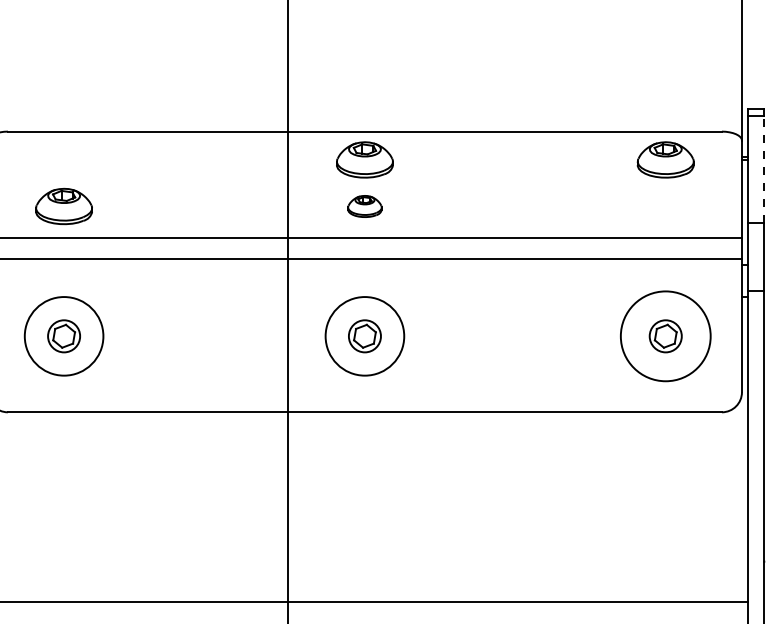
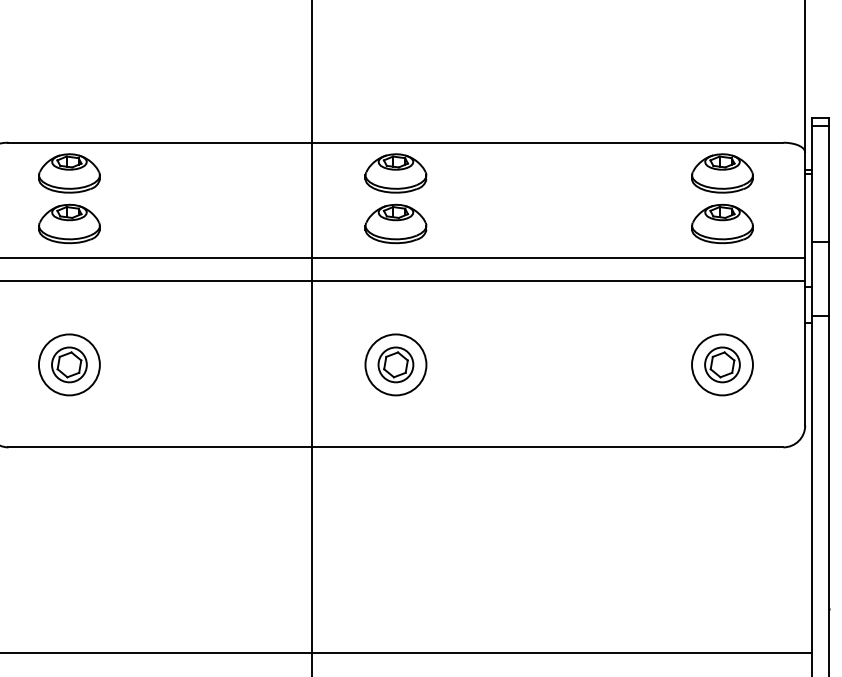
part: (64, 159) -> (69, 173), added
line: (764, 169) -> (829, 183), dashed -> solid
part: (364, 206) -> (395, 223), size x1.67
part: (665, 206) -> (722, 223), added
circle: (63, 335) -> (68, 364), size x0.71
circle: (364, 335) -> (395, 364), size x0.71
circle: (665, 335) -> (722, 364), size x0.62

